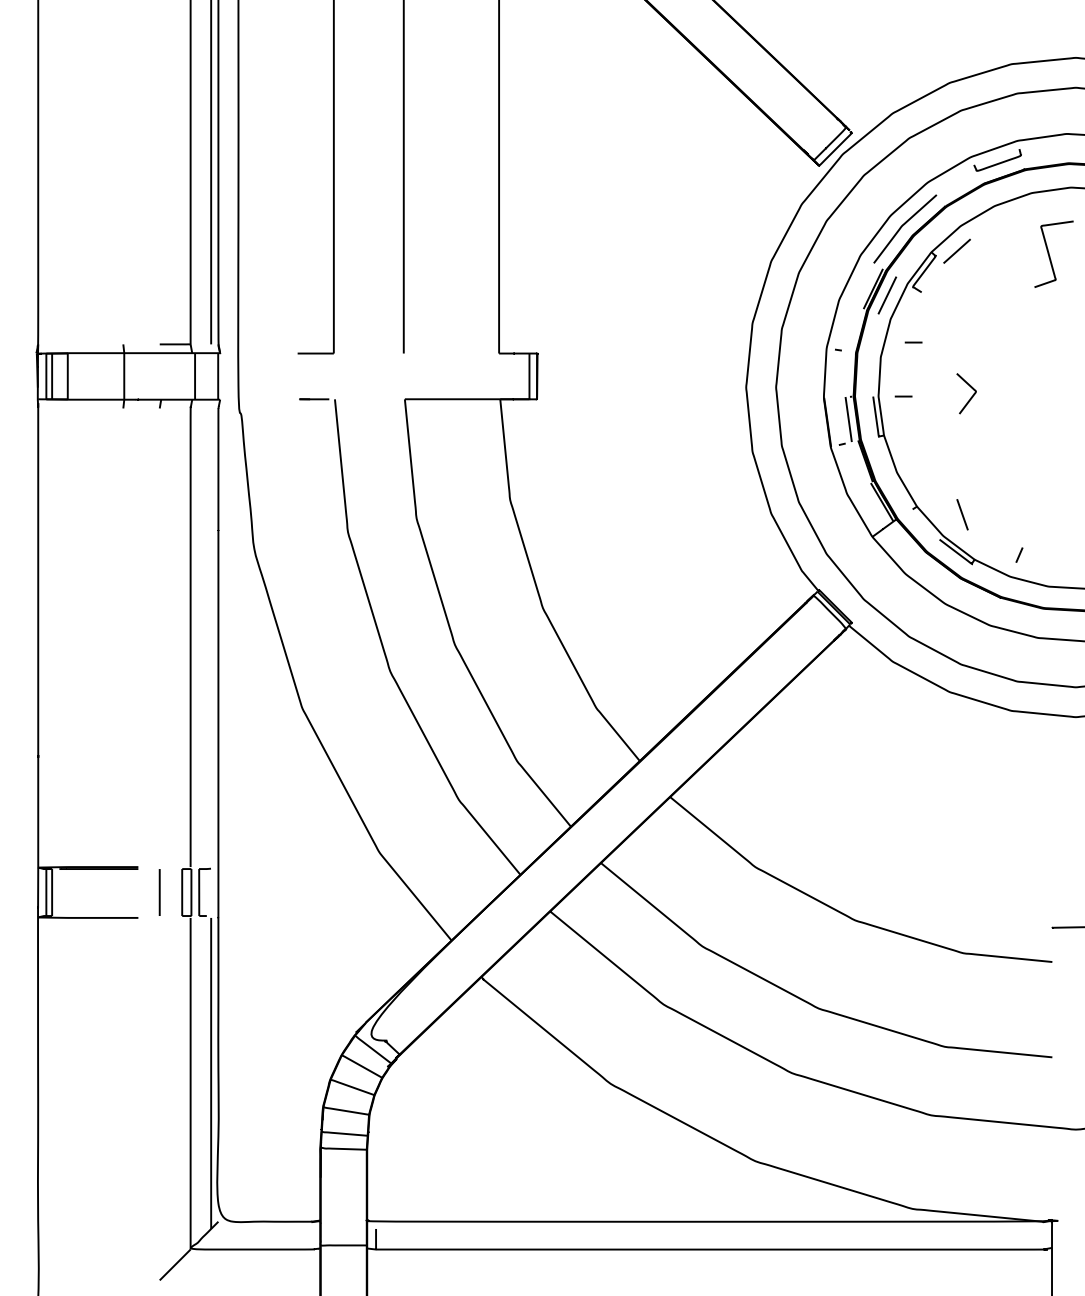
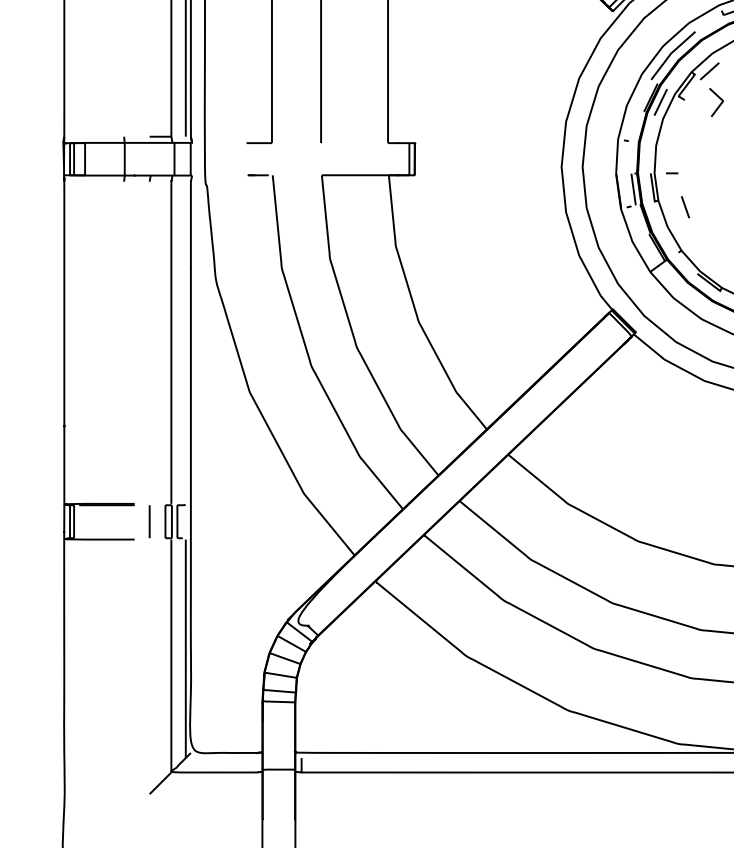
line: (913, 342) -> (679, 135), removed
curve: (970, 397) -> (719, 105), moved
line: (962, 514) -> (685, 207), moved

